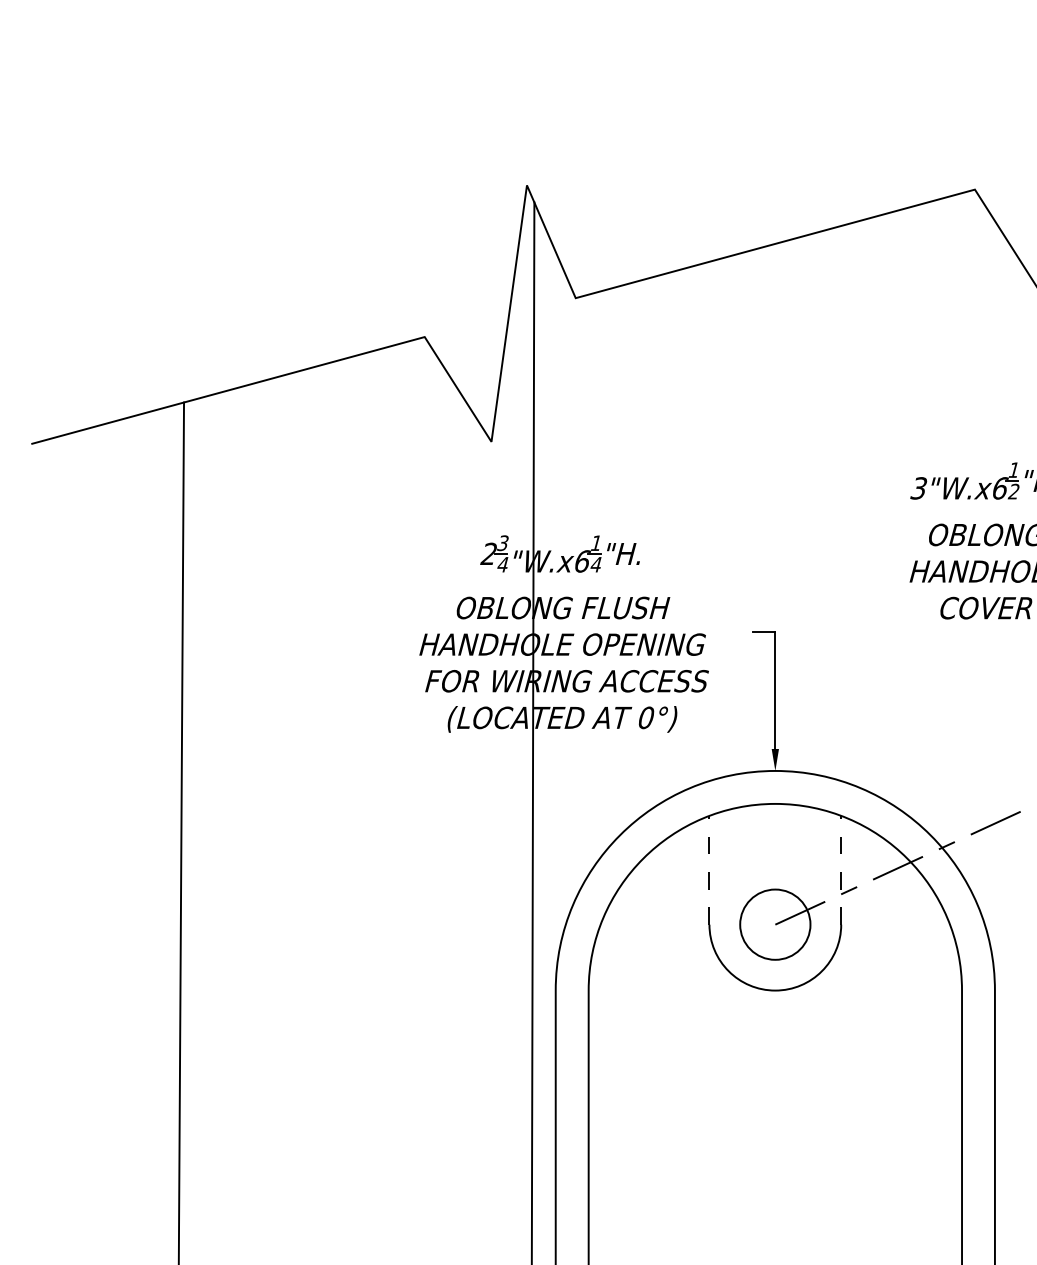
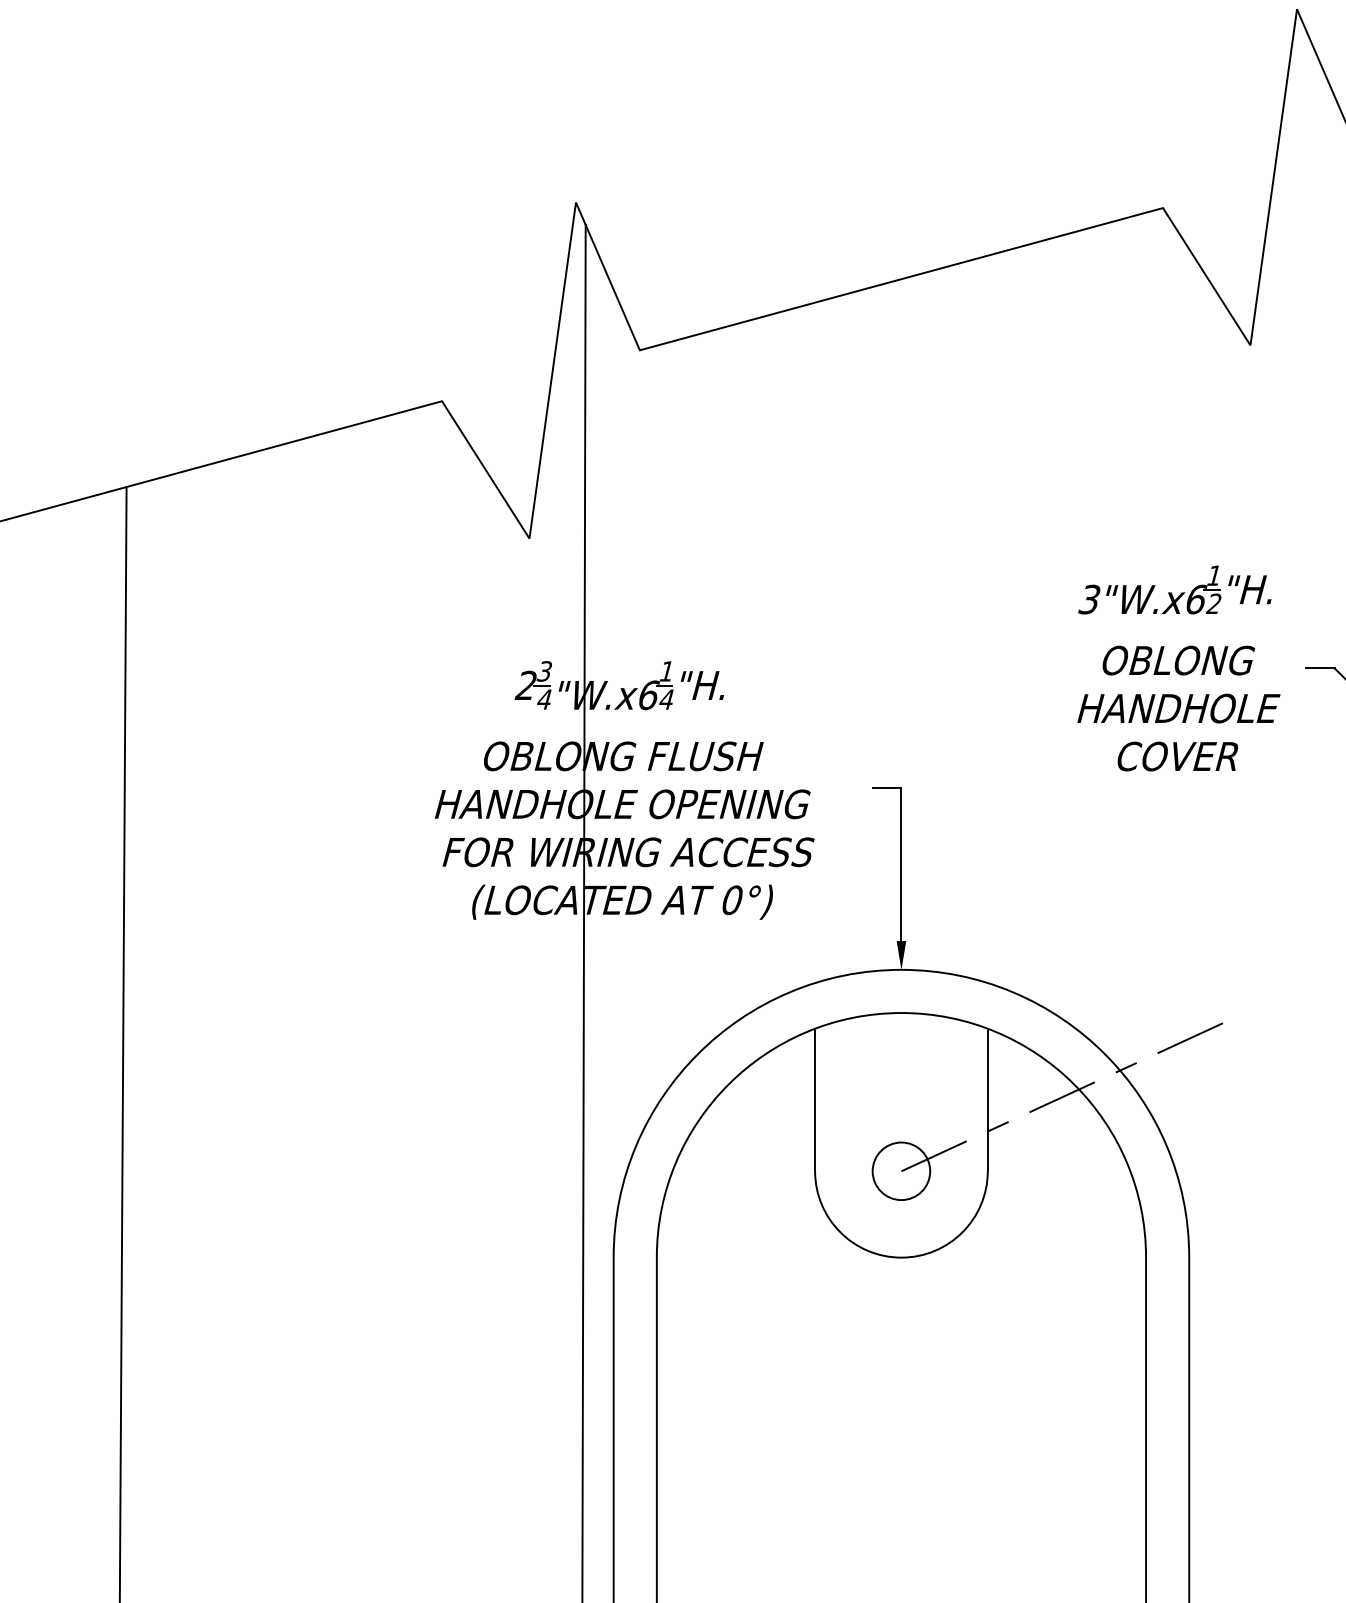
line: (709, 869) -> (815, 1098), dashed -> solid
line: (841, 869) -> (988, 1098), dashed -> solid
circle: (775, 924) -> (901, 1171), size x0.62

